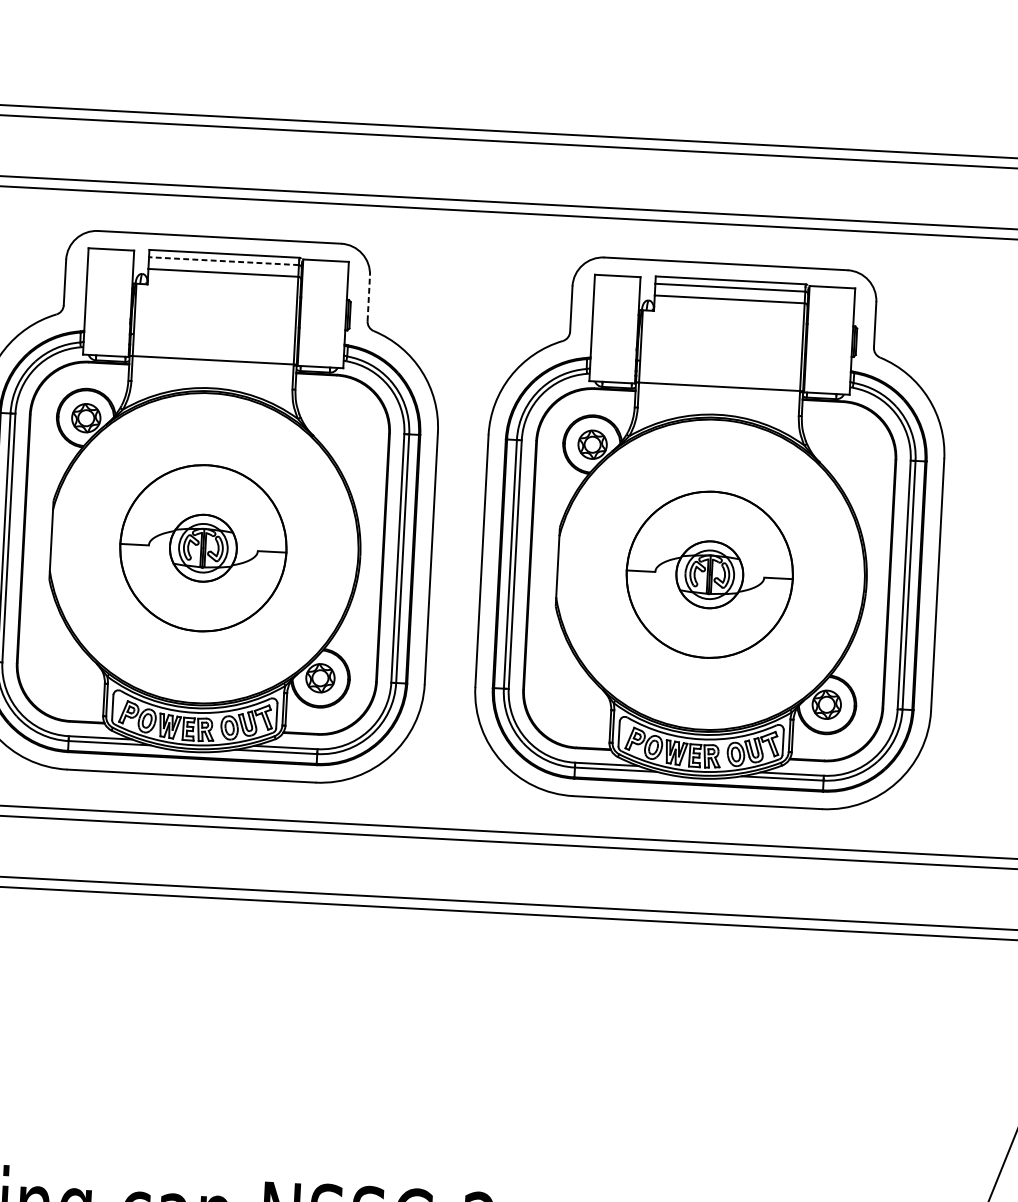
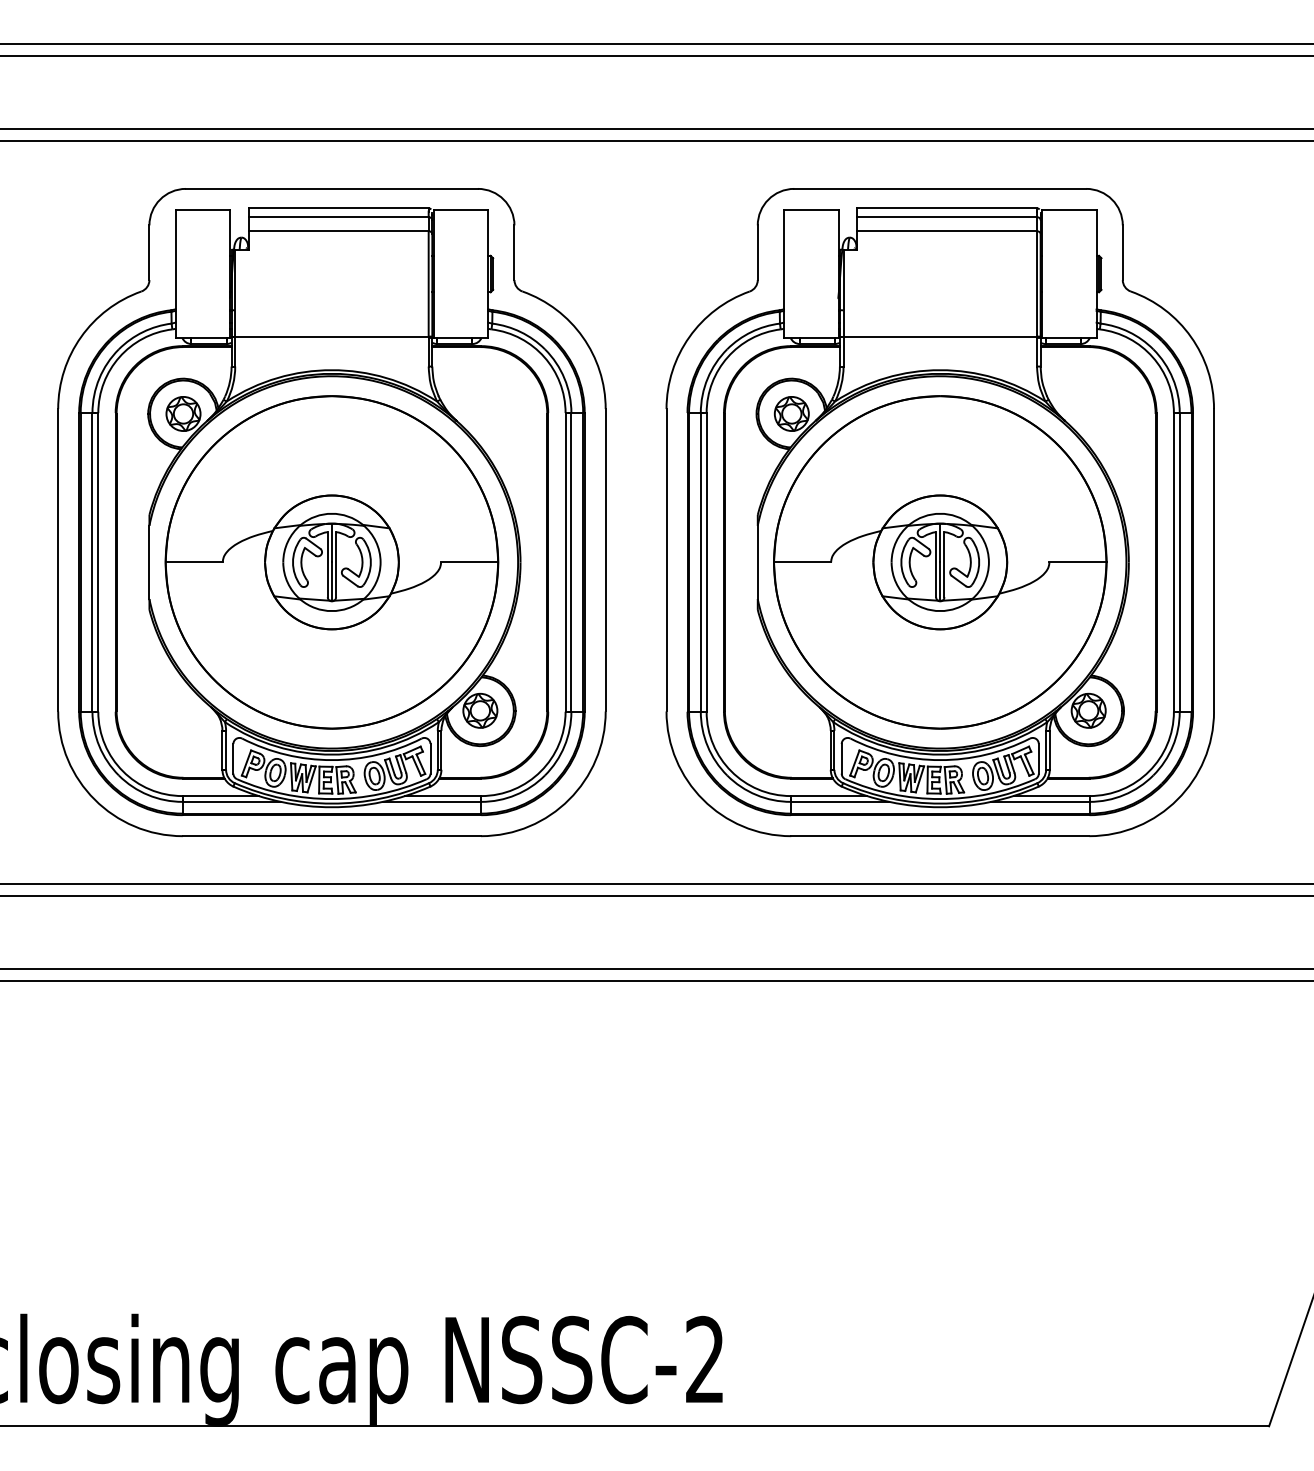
line: (223, 261) -> (338, 217), dashed -> solid
line: (368, 298) -> (514, 252), dashed -> solid
part: (203, 548) -> (331, 562), size x1.67
part: (709, 574) -> (940, 562), size x1.67

